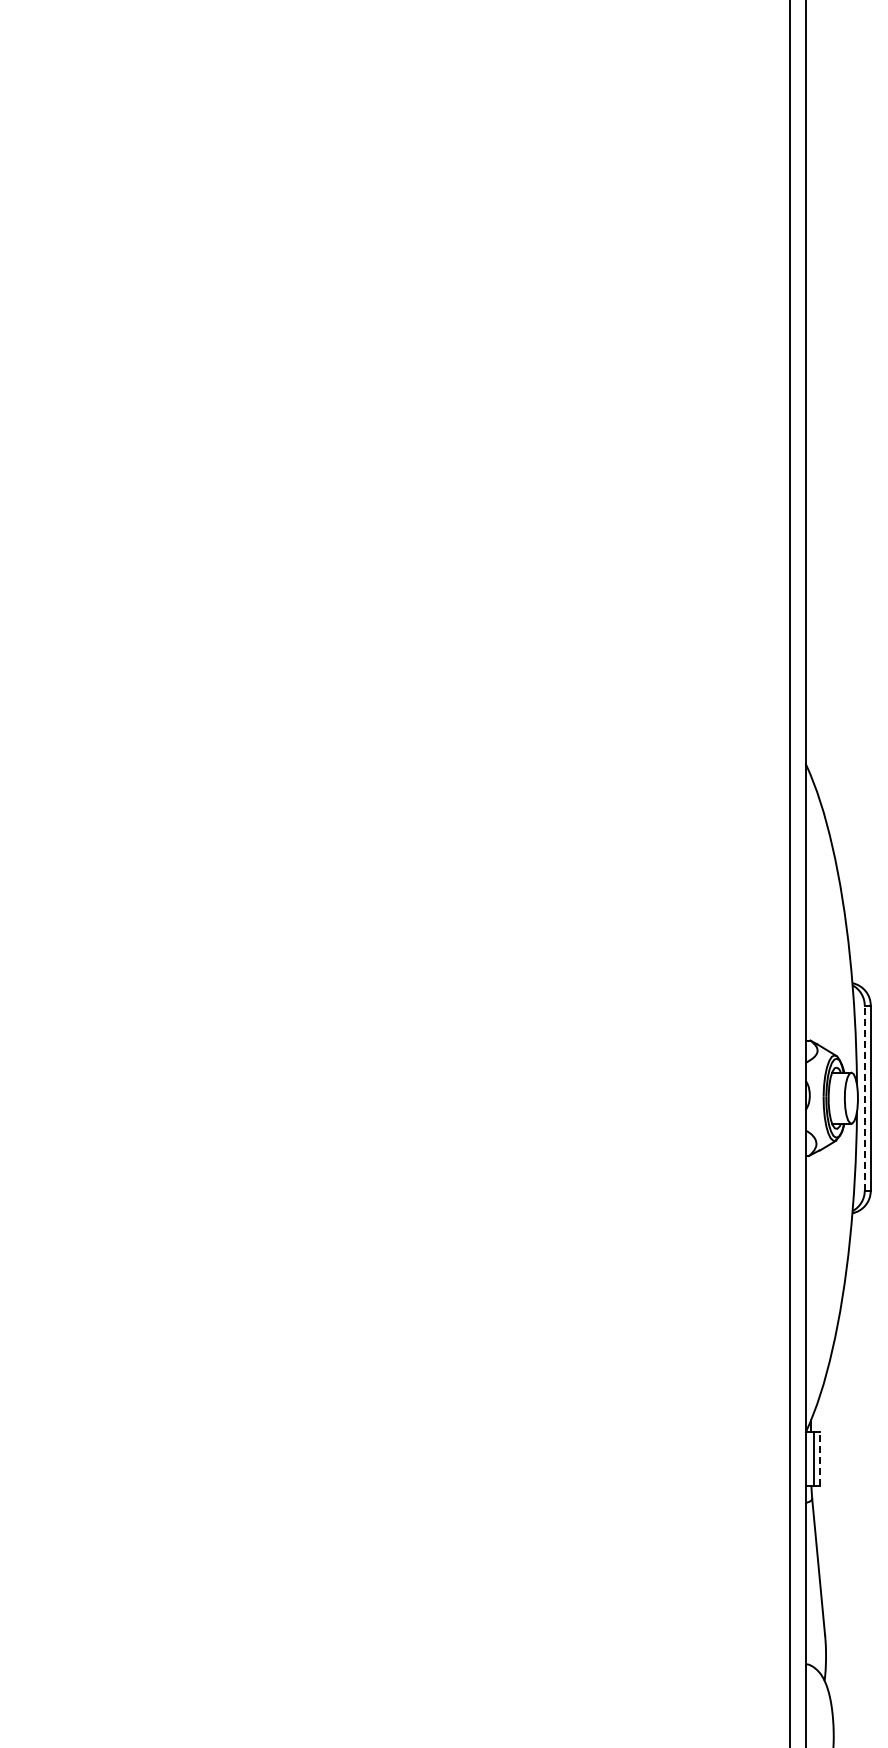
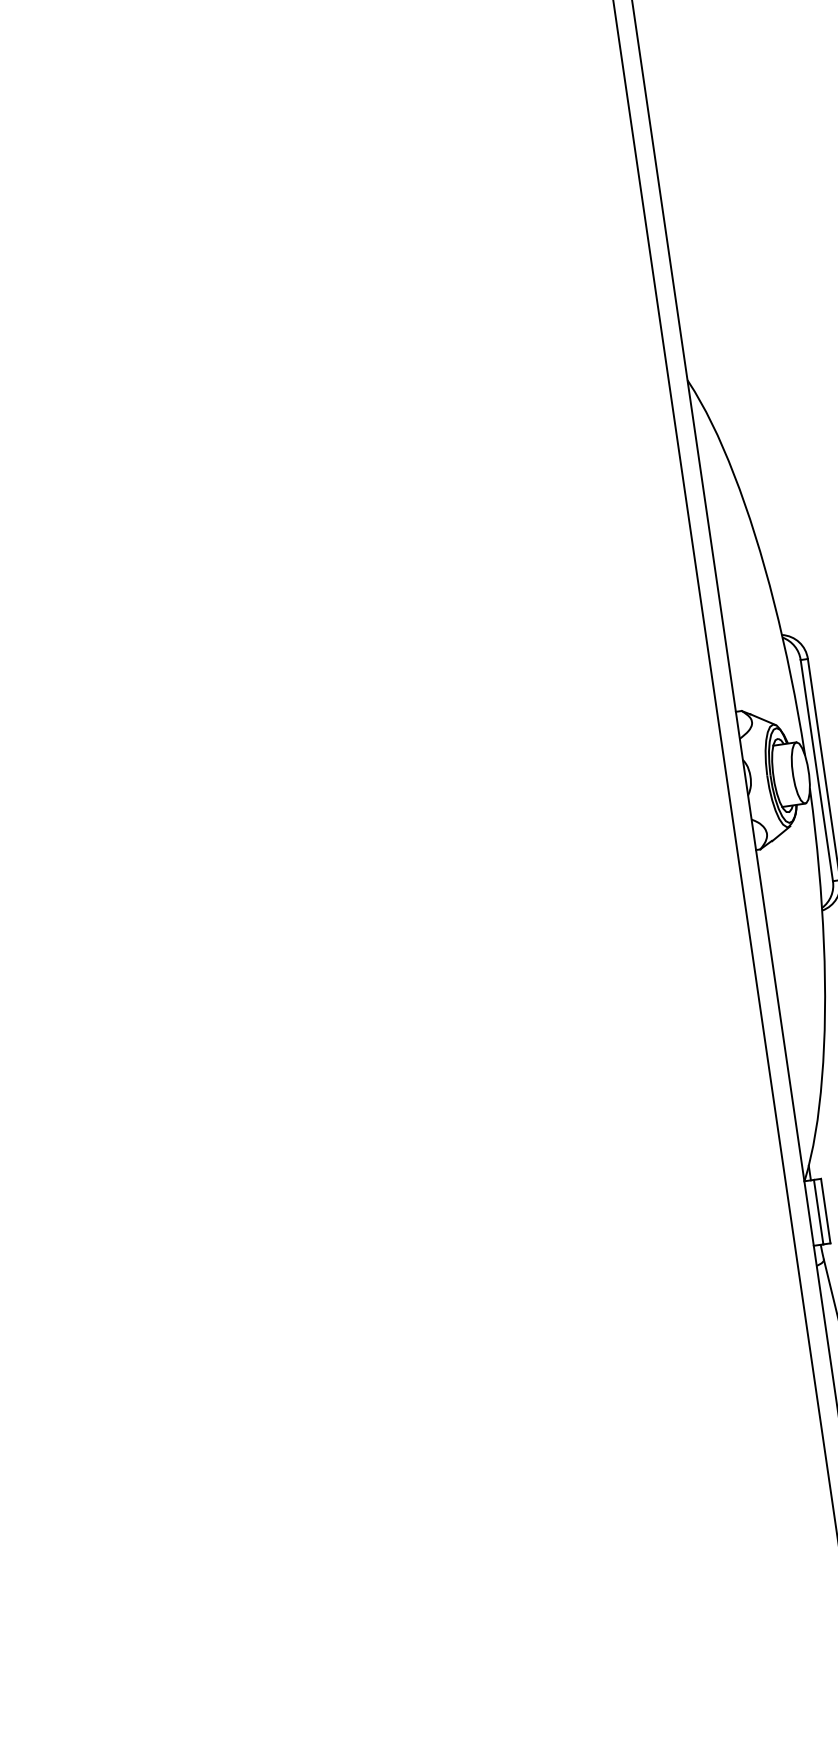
line: (864, 1097) -> (816, 769), dashed -> solid
line: (819, 1459) -> (825, 1211), dashed -> solid

